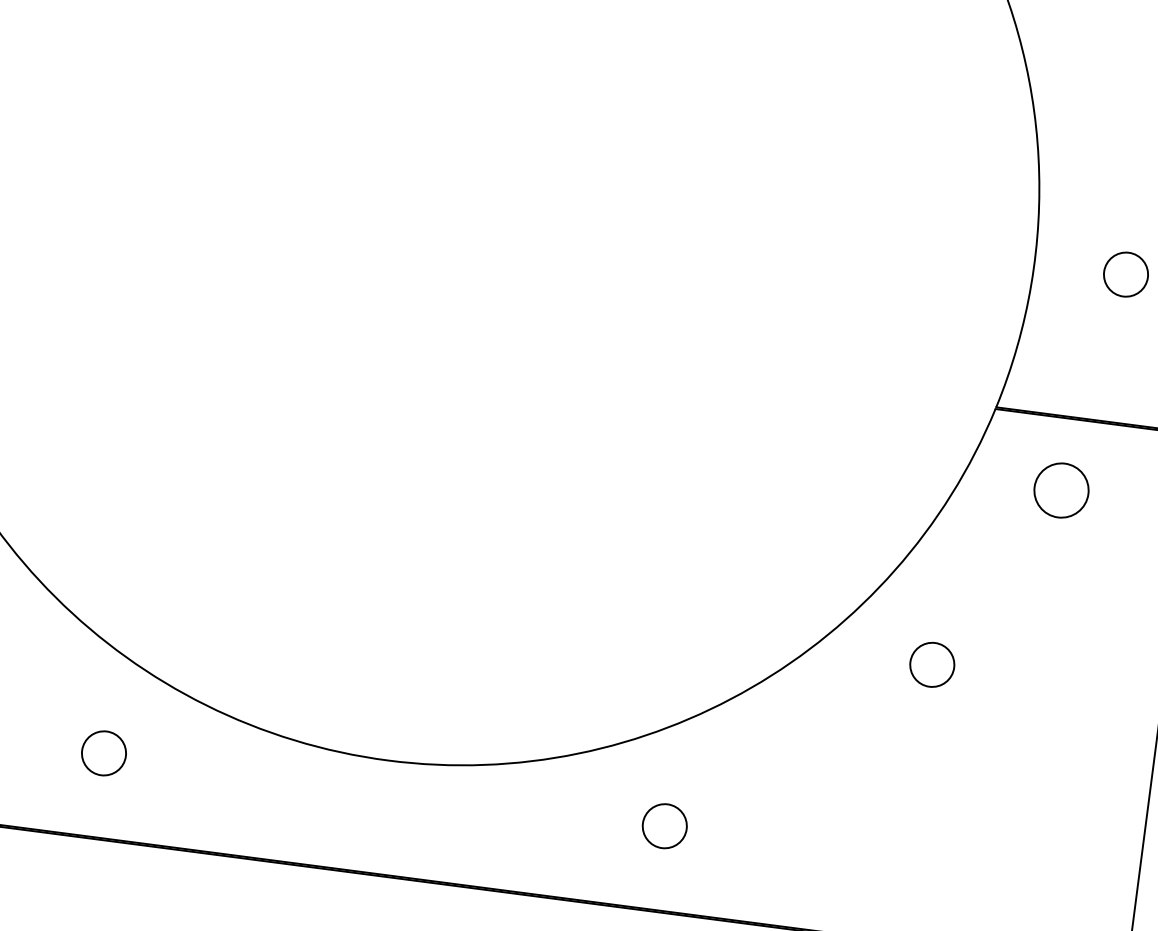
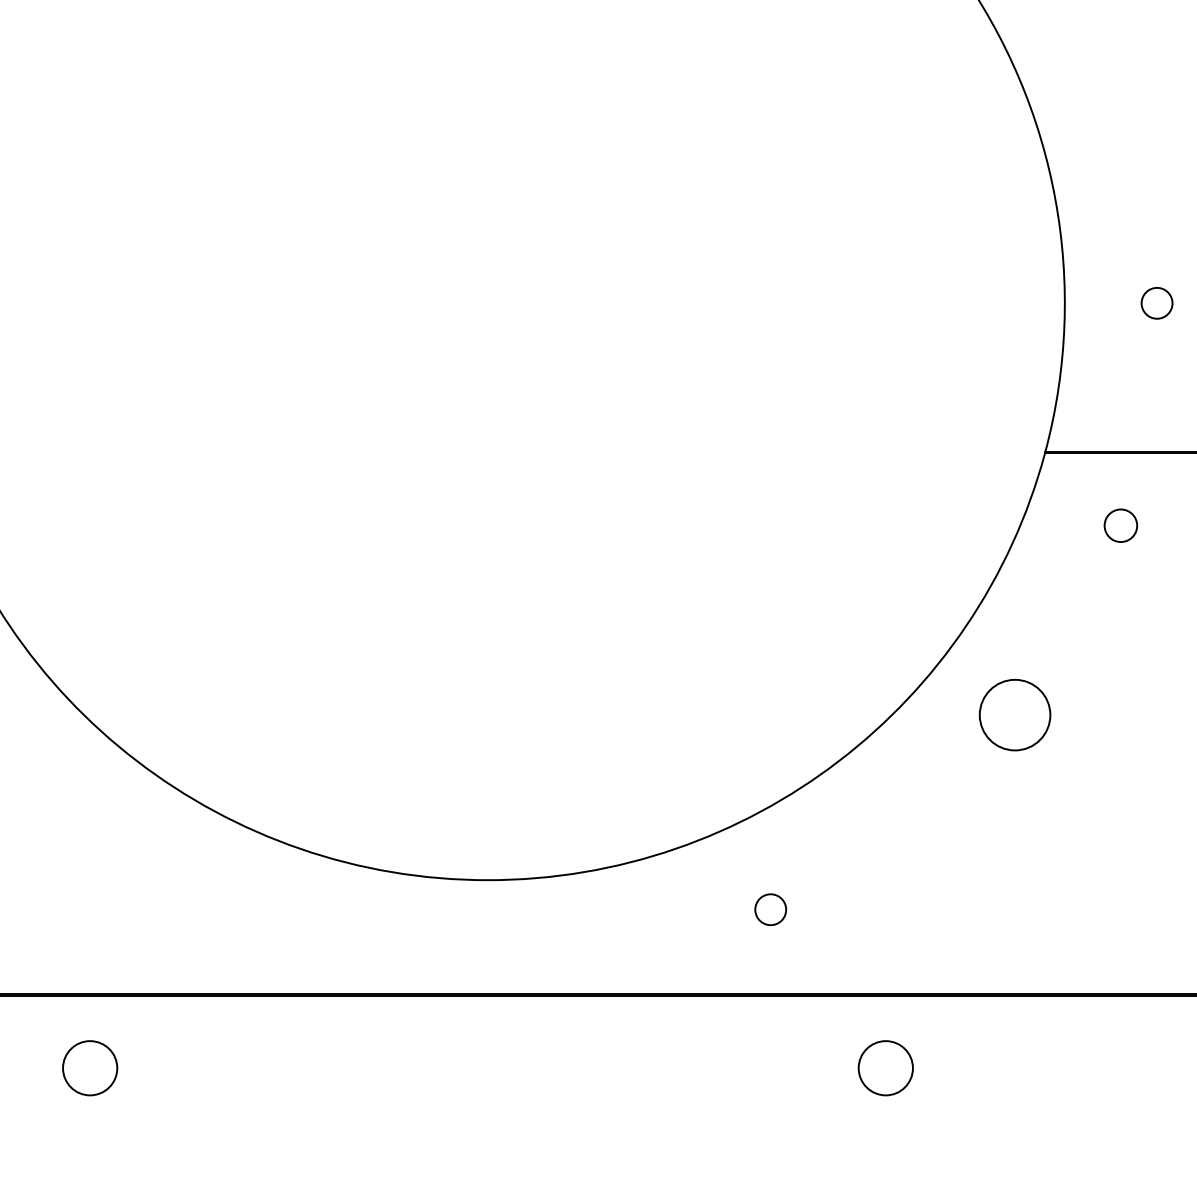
circle: (1126, 274) -> (1157, 303), size x0.7
circle: (1061, 490) -> (1120, 525), size x0.6
circle: (932, 665) -> (1015, 715), size x1.6
circle: (104, 753) -> (205, 909), removed
circle: (664, 825) -> (770, 909), size x0.7

